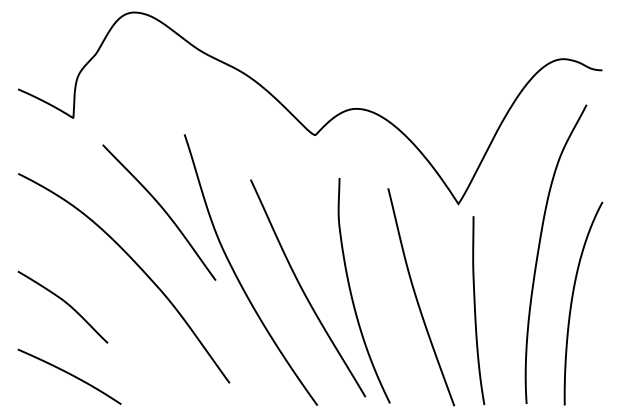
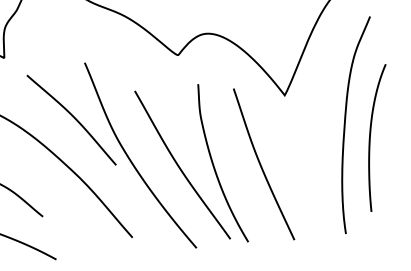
curve: (572, 303) -> (370, 138), moved
curve: (475, 310) -> (303, 170), removed

